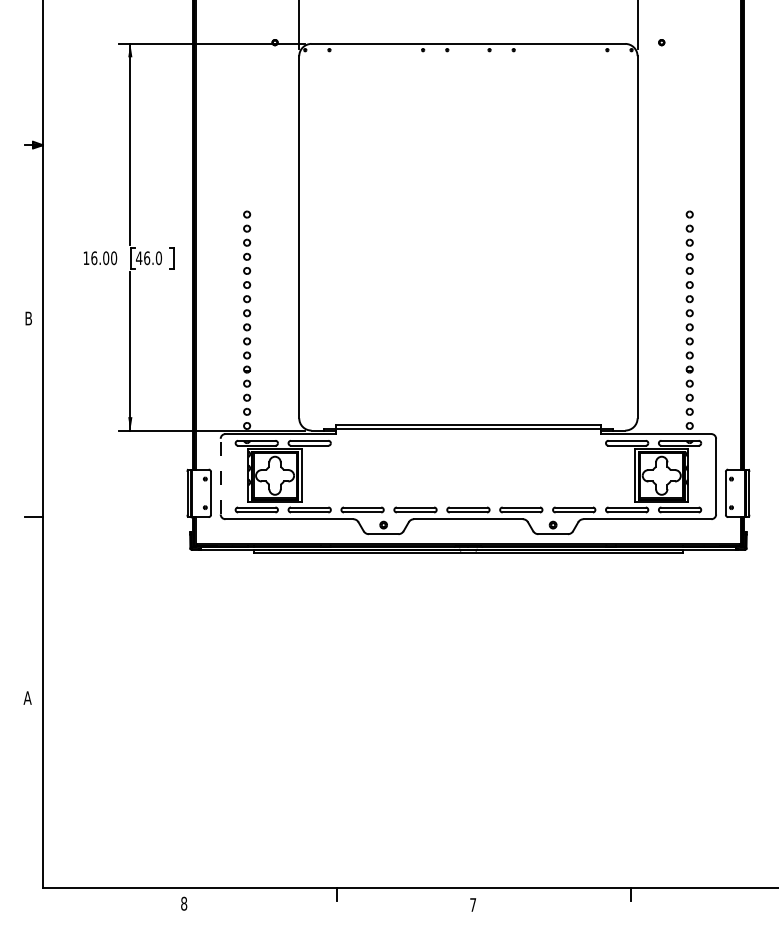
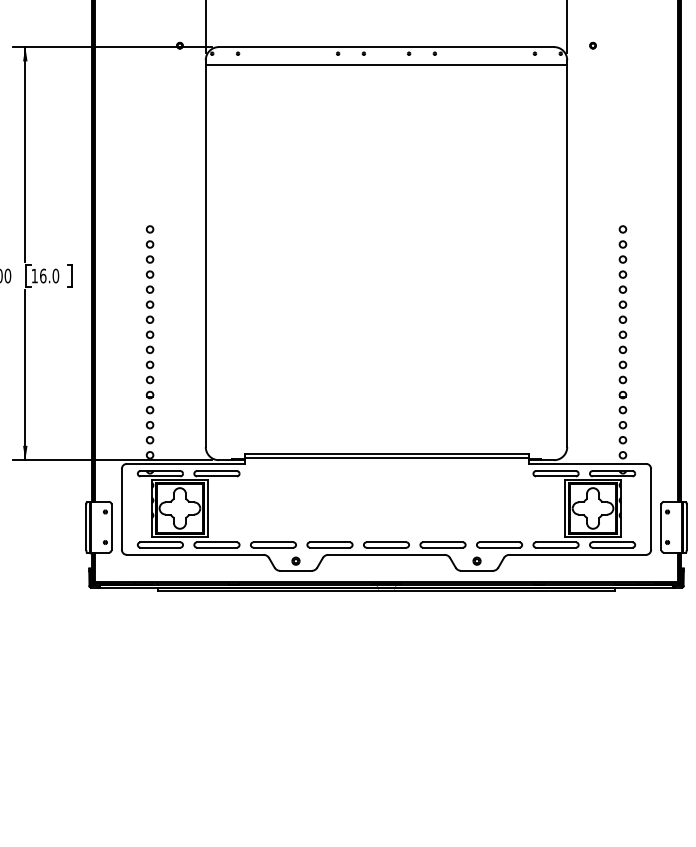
line: (468, 60) -> (386, 64), added
text: (138, 257) -> (34, 275), 46.0 -> 16.0
line: (220, 476) -> (121, 509), dashed -> solid

